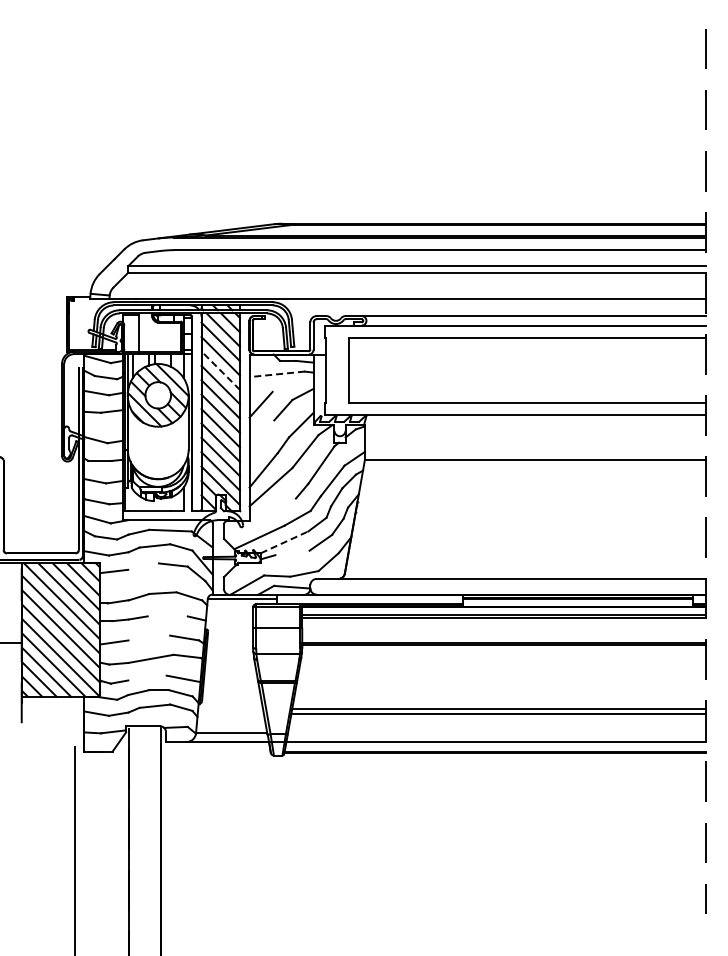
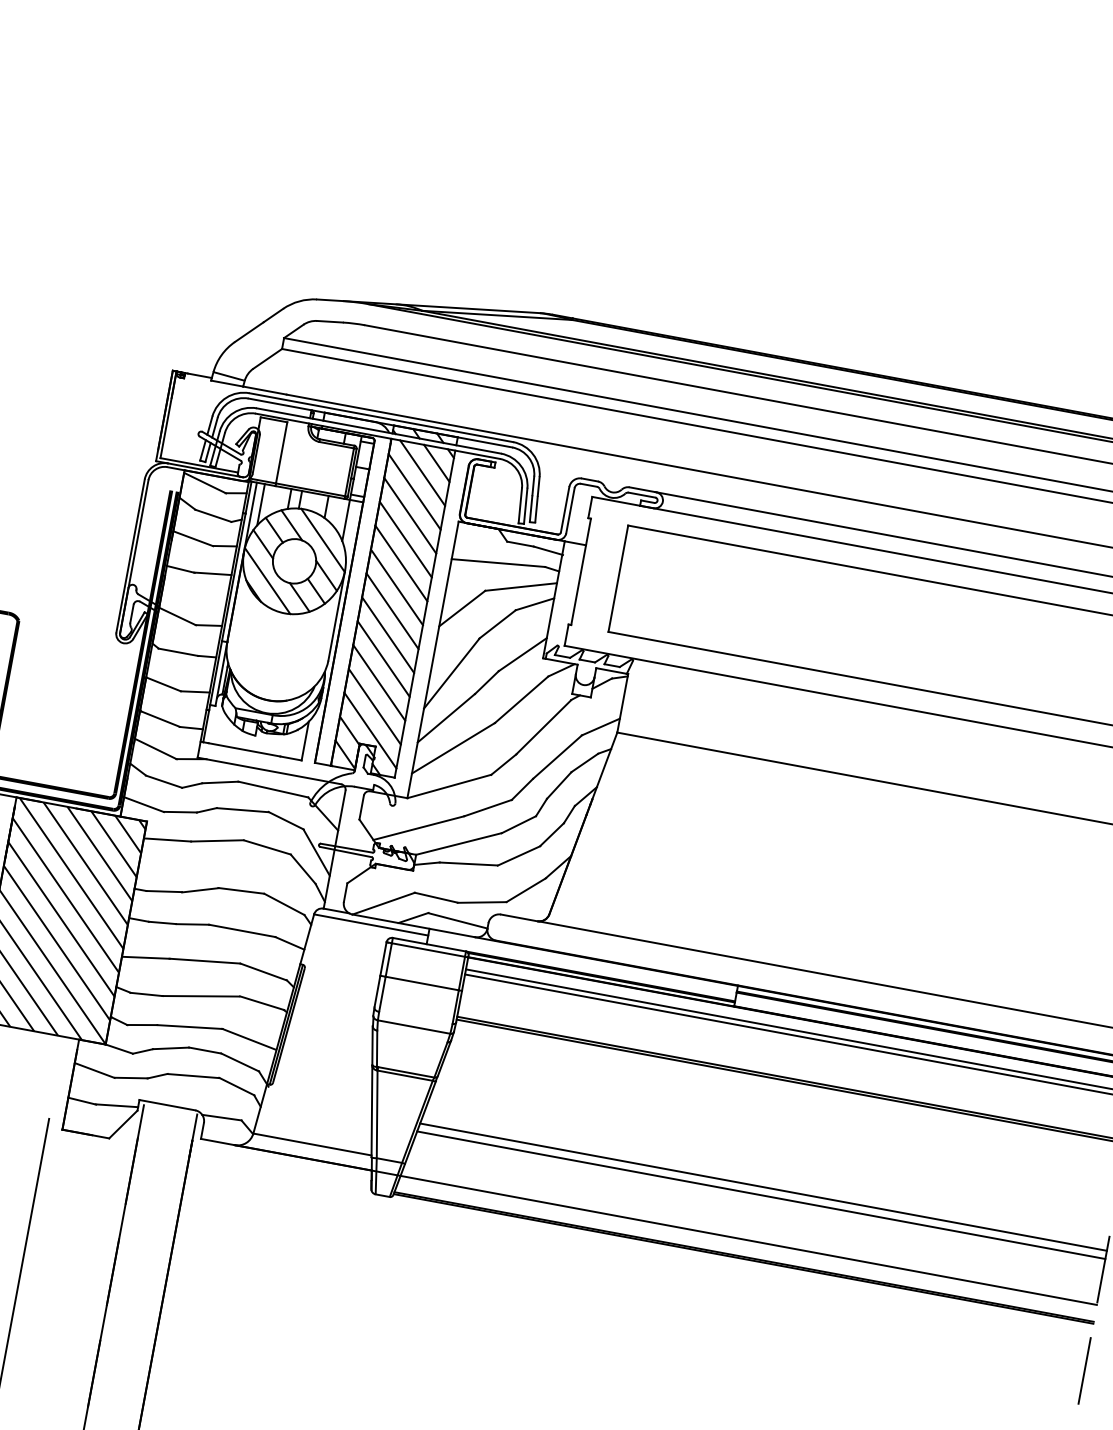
line: (220, 370) -> (405, 539), dashed -> solid
line: (277, 374) -> (498, 563), dashed -> solid
line: (292, 385) -> (520, 586), added
line: (261, 443) -> (451, 672), added
line: (272, 509) -> (448, 785), added
line: (285, 542) -> (460, 844), dashed -> solid
line: (292, 552) -> (468, 863), added
line: (143, 566) -> (217, 840), added
line: (167, 616) -> (241, 931), added
line: (148, 637) -> (203, 960), added
line: (147, 677) -> (189, 1026), added

